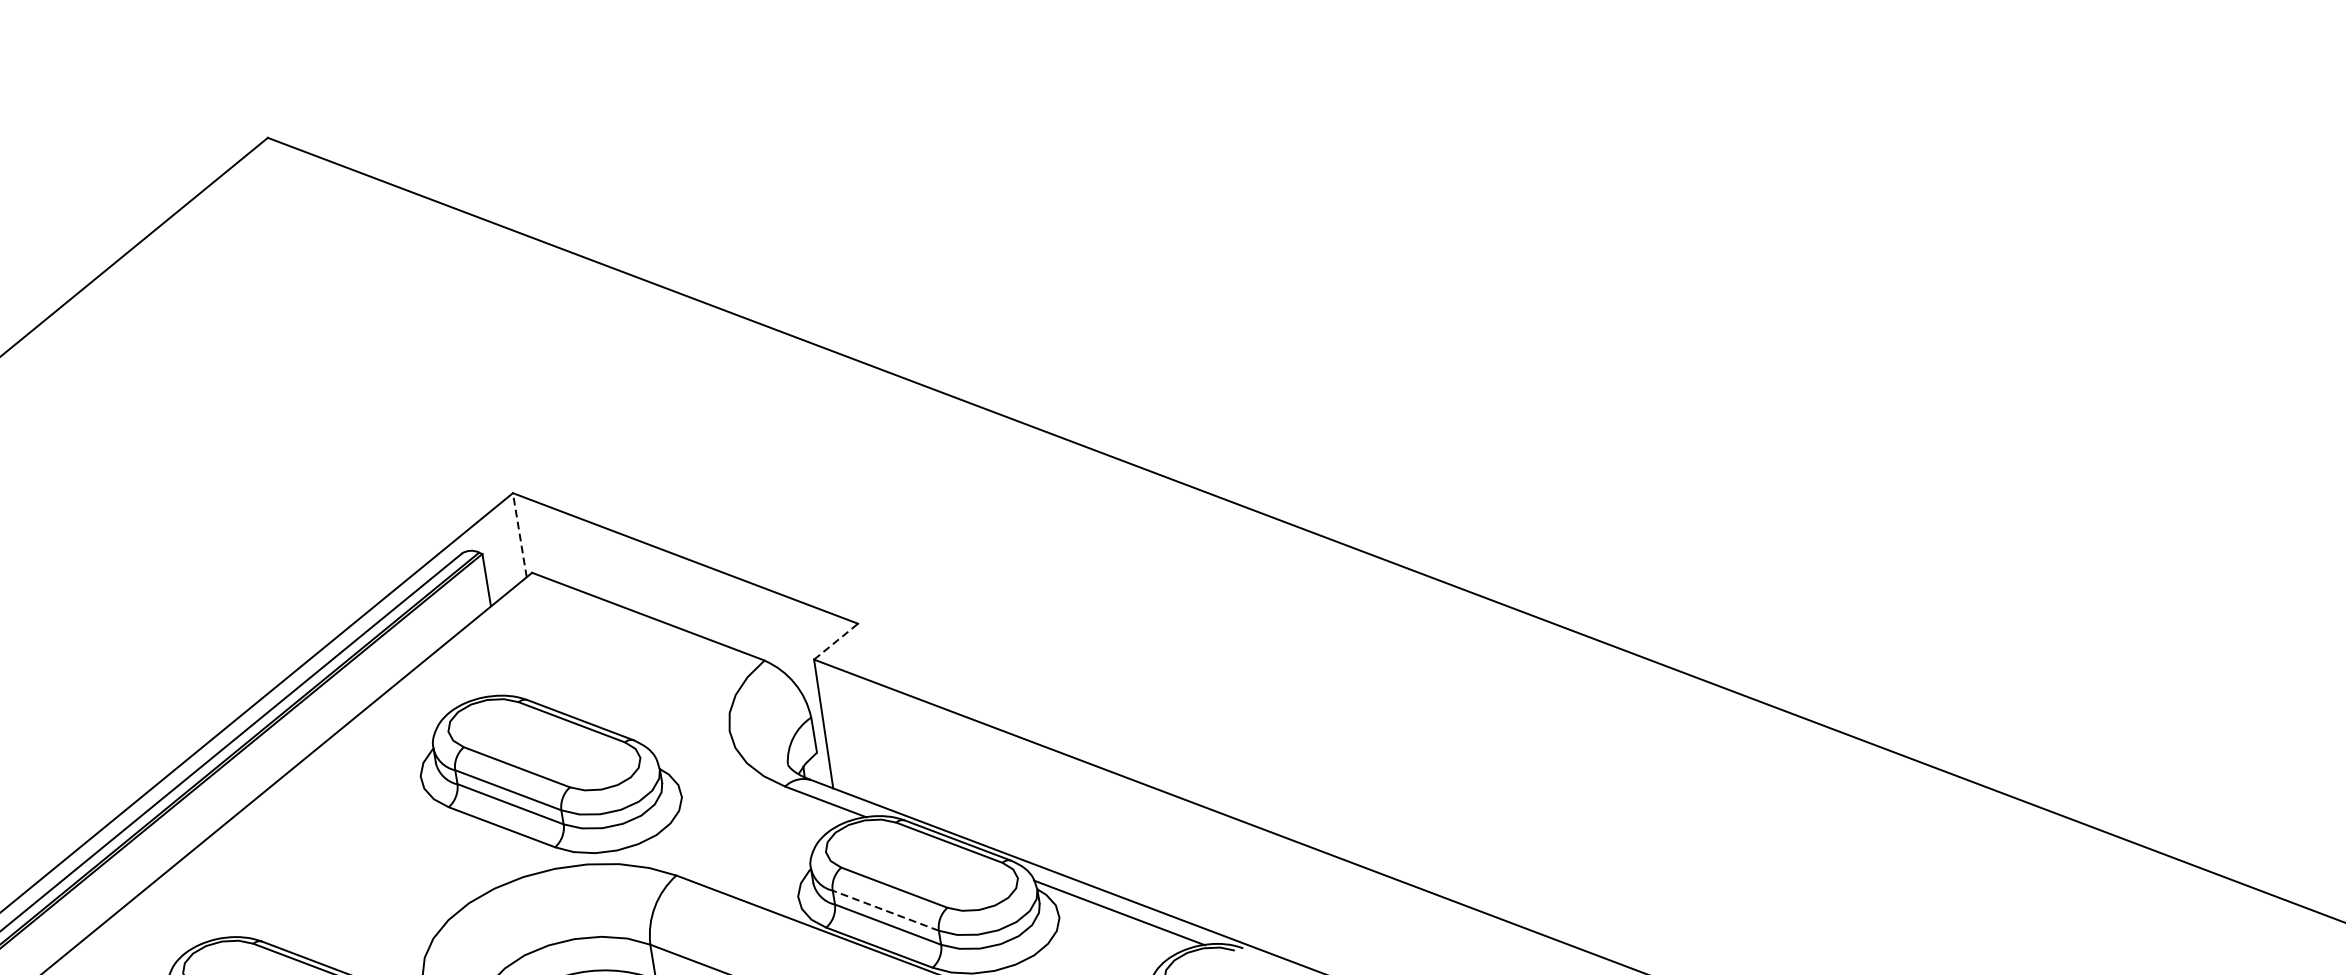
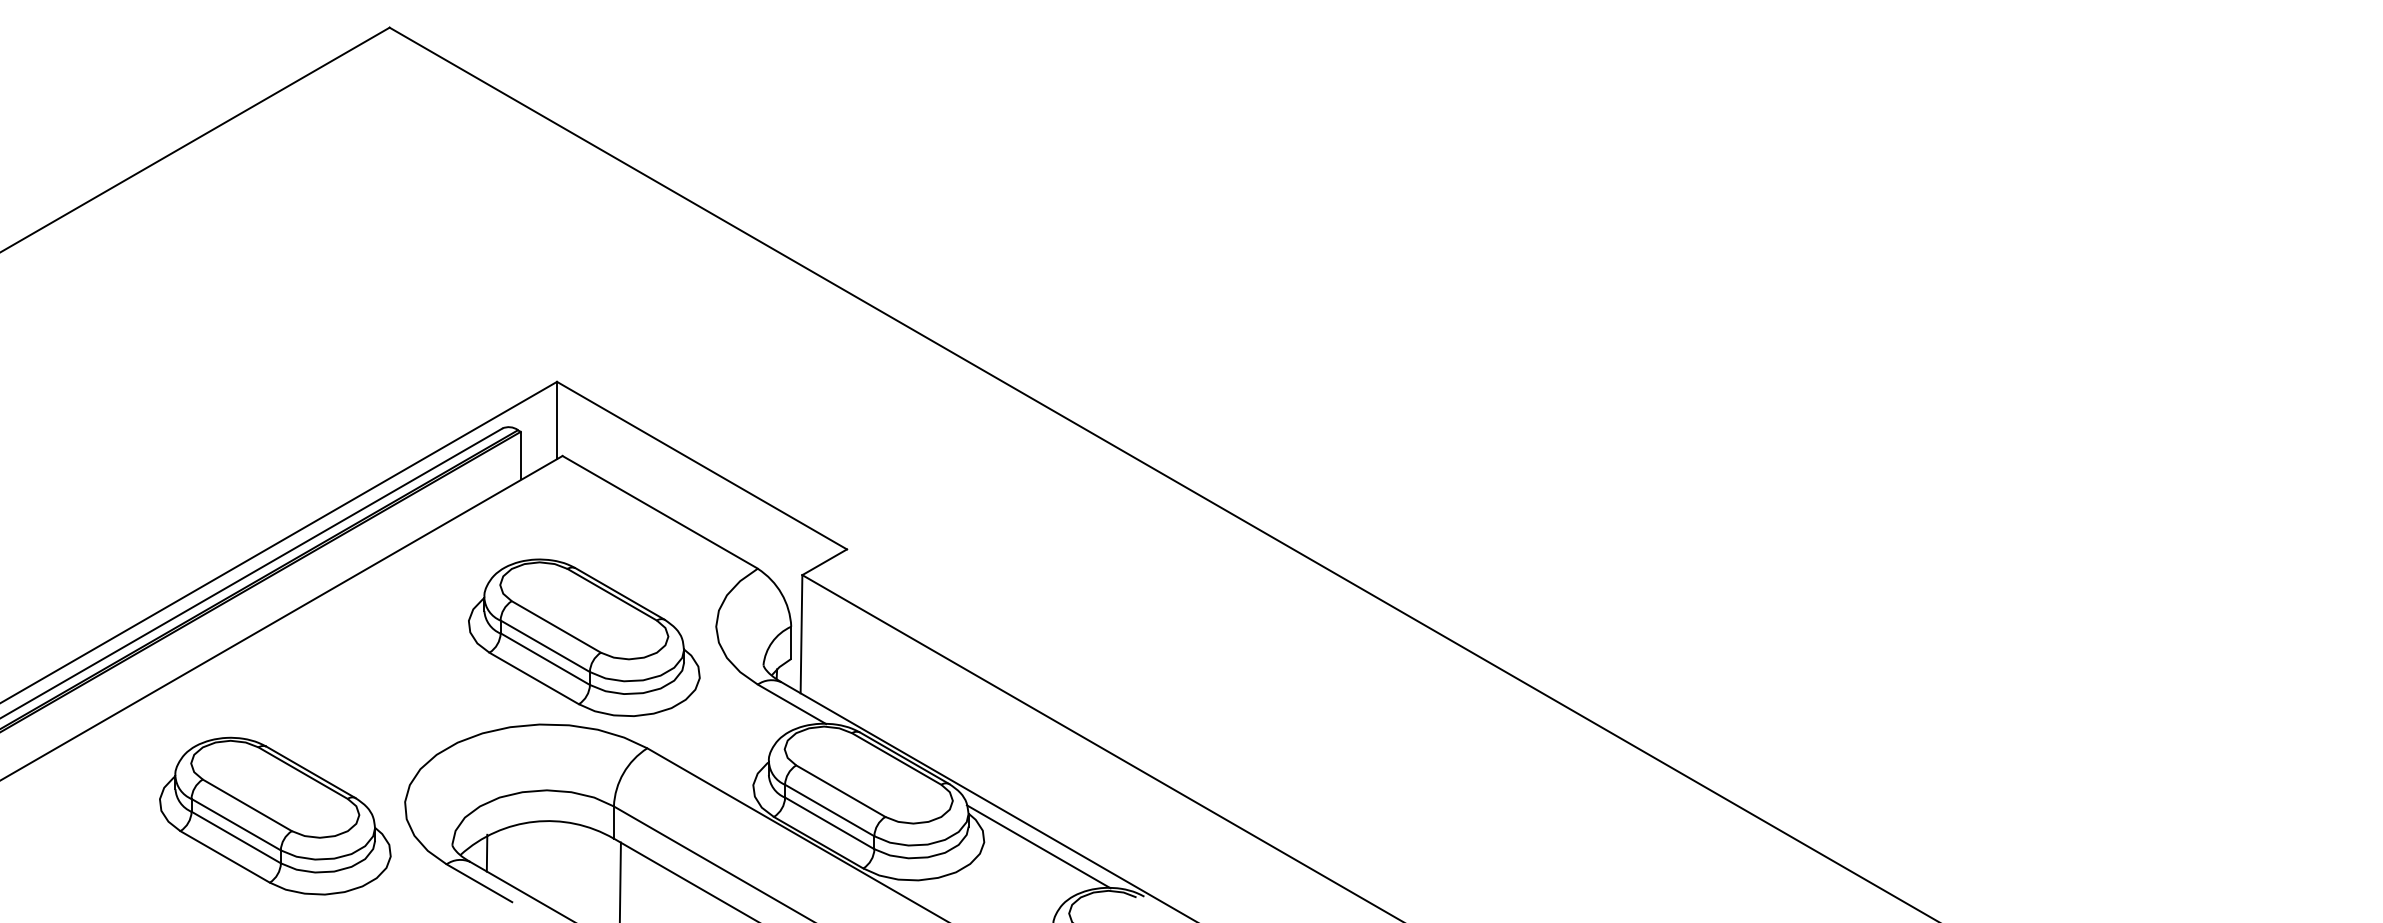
line: (520, 535) -> (557, 420), dashed -> solid
line: (835, 641) -> (824, 562), dashed -> solid
part: (549, 773) -> (584, 637), moved
line: (885, 910) -> (829, 810), dashed -> solid

